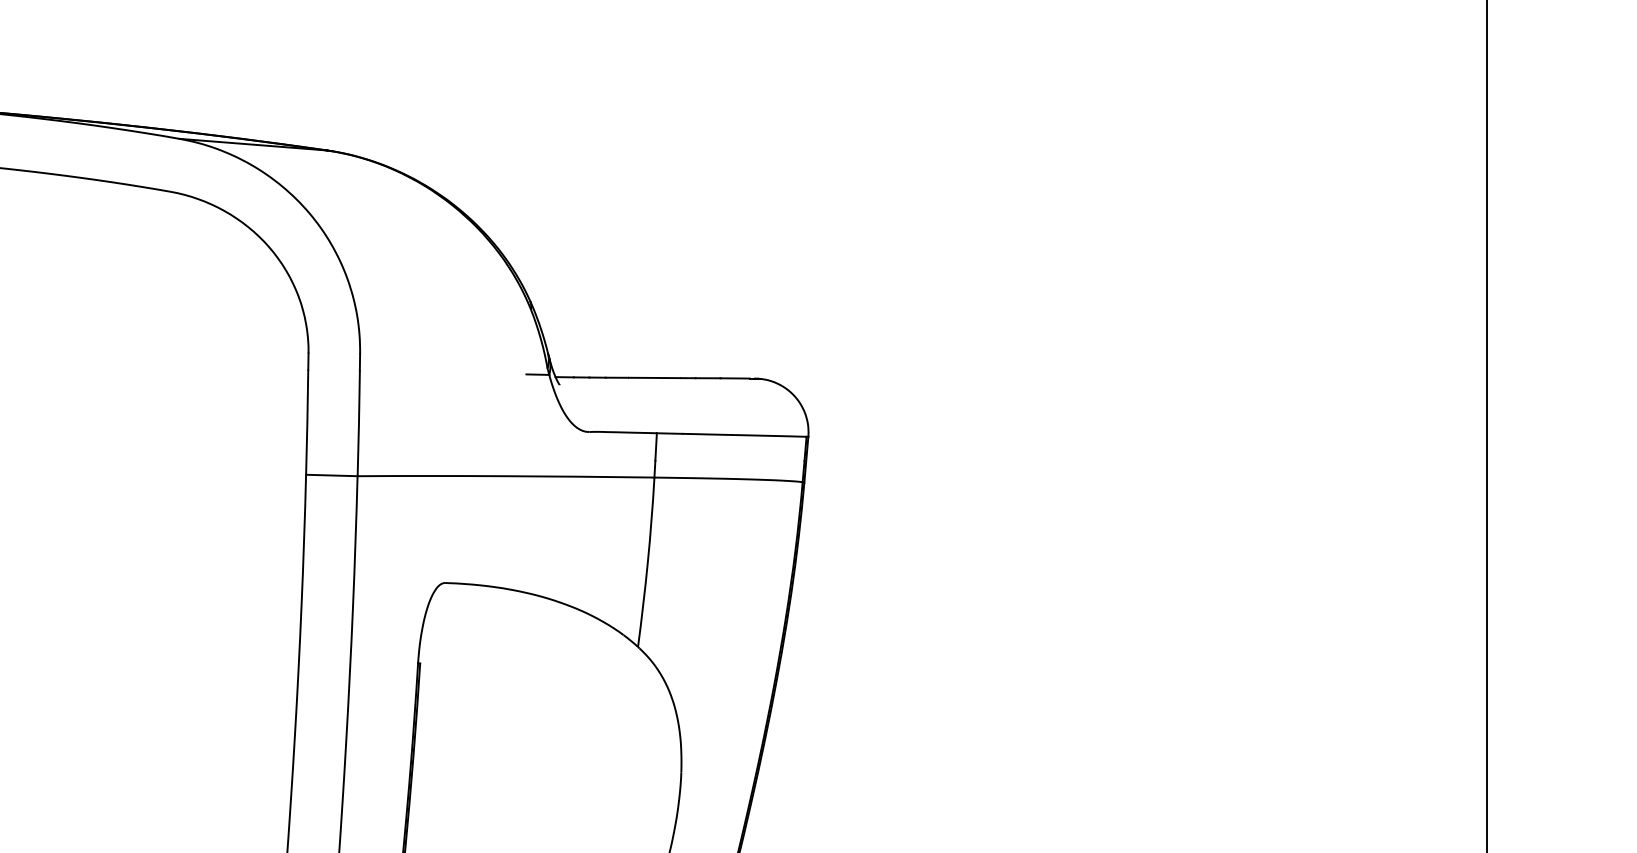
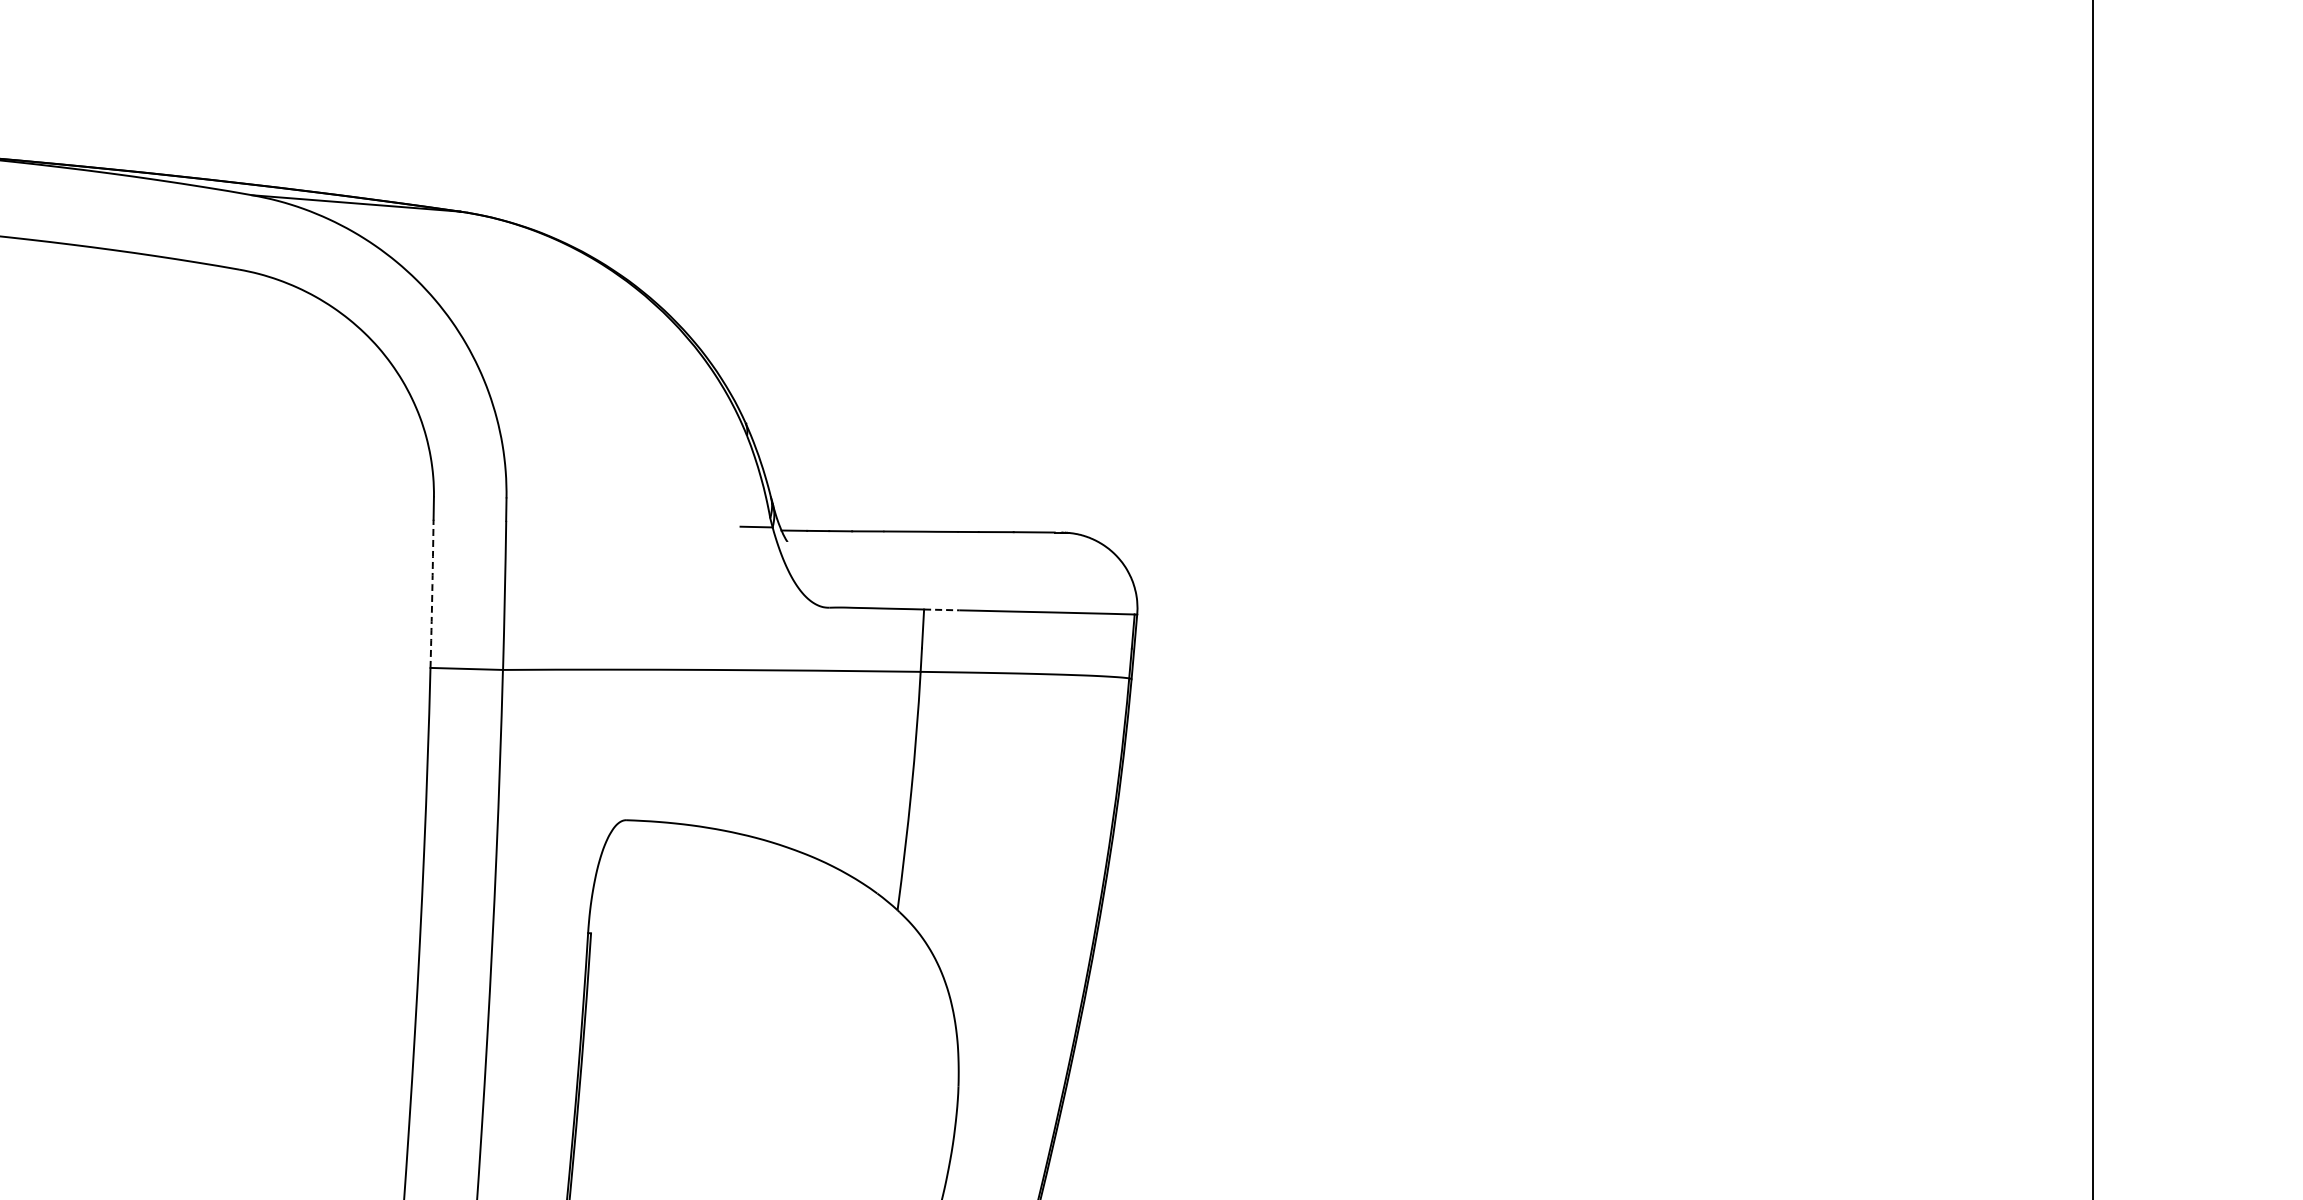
arc: (307, 421) -> (432, 593), solid -> dashed
line: (669, 433) -> (941, 609), solid -> dashed

